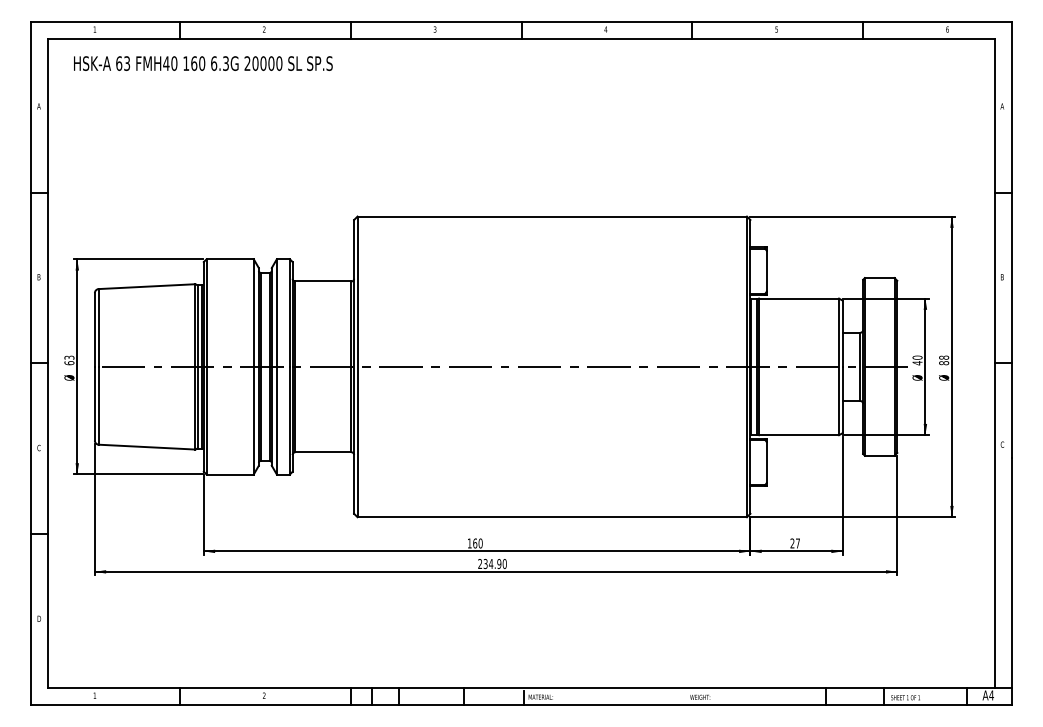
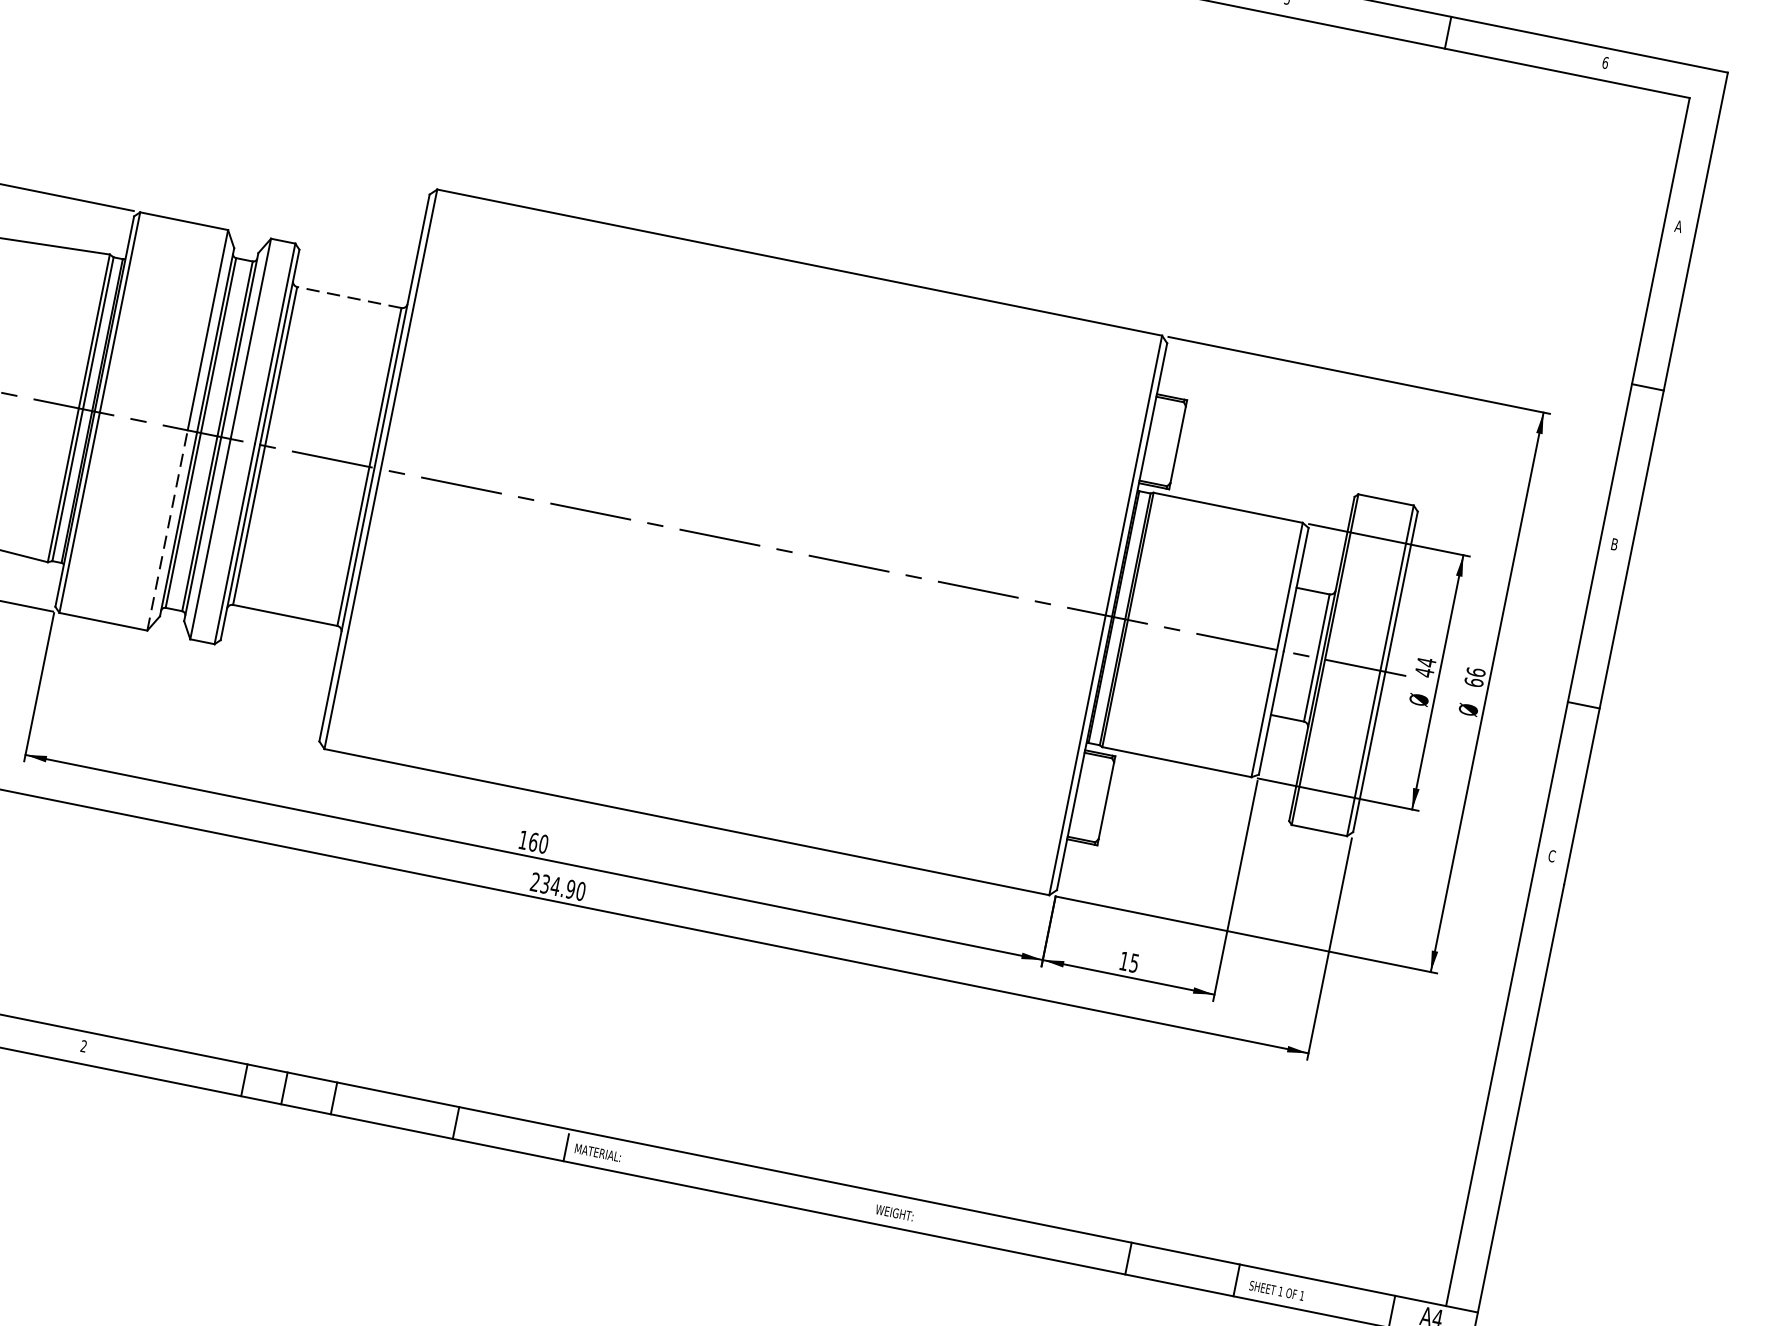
line: (322, 281) -> (347, 297), solid -> dashed
text: (917, 357) -> (1426, 661), 40 -> 44
text: (943, 360) -> (1473, 677), 88 -> 66
line: (253, 420) -> (167, 530), solid -> dashed
text: (794, 543) -> (1127, 961), 27 -> 15

